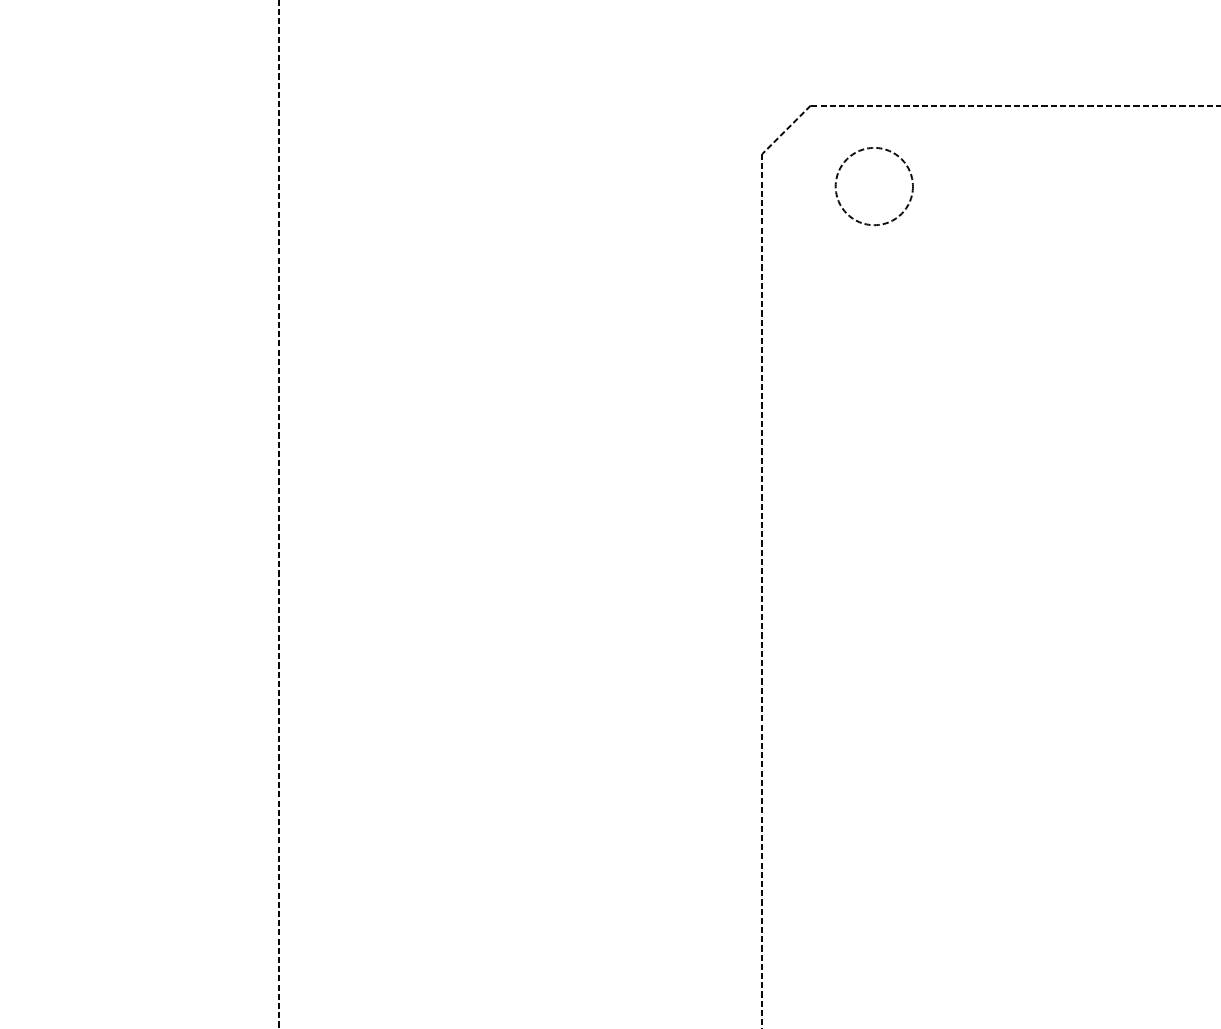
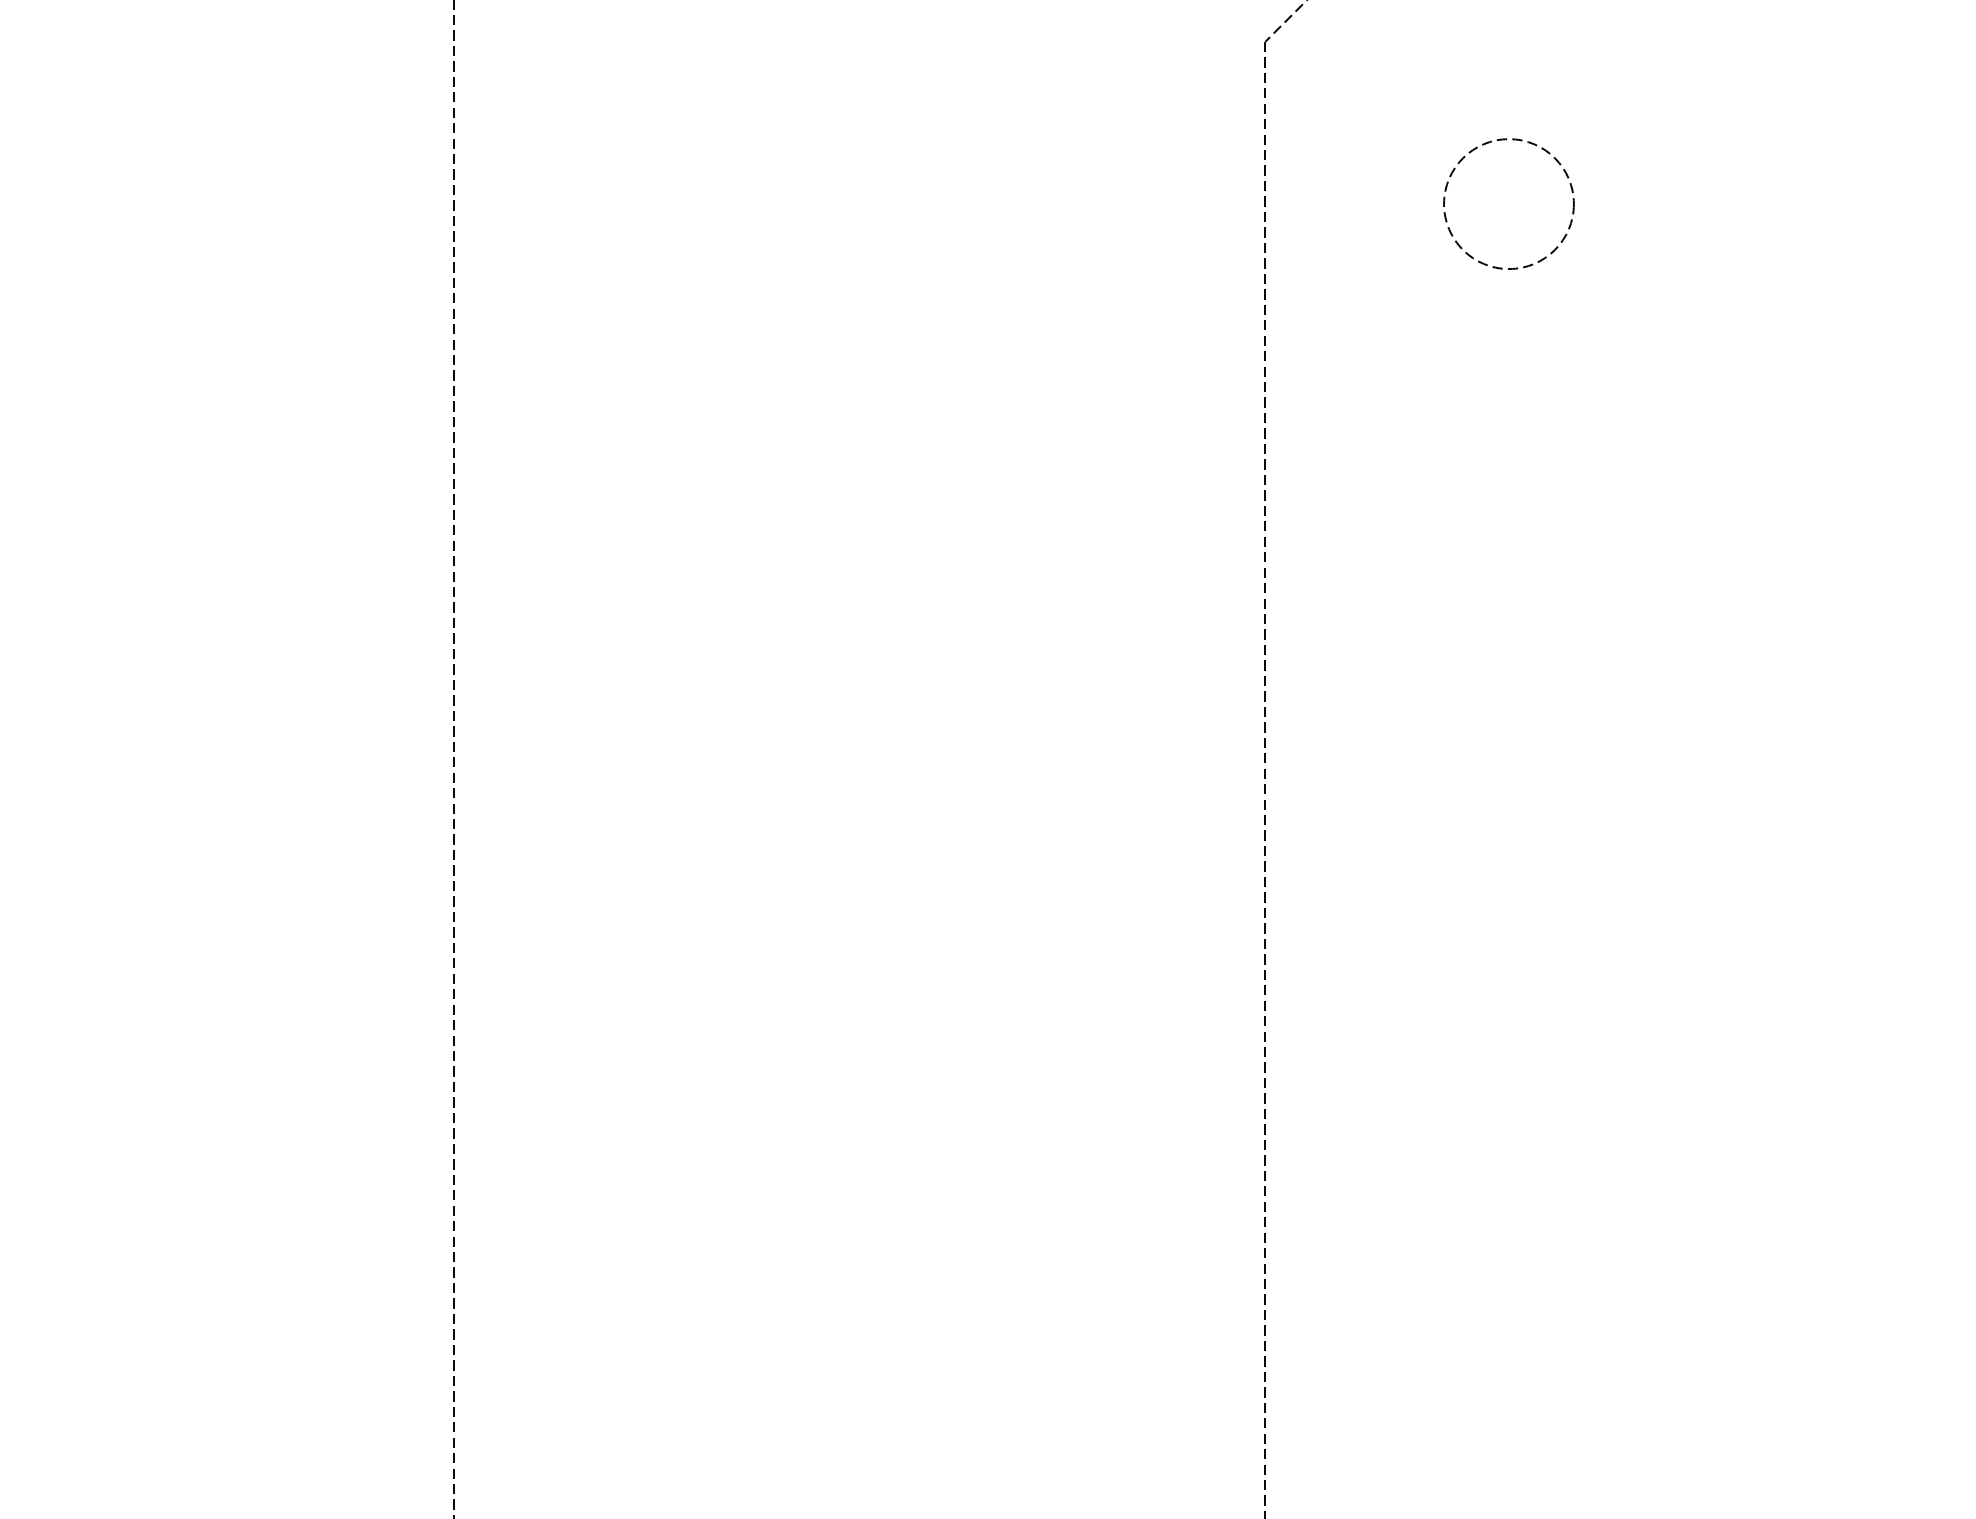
circle: (873, 186) -> (1507, 204), moved

